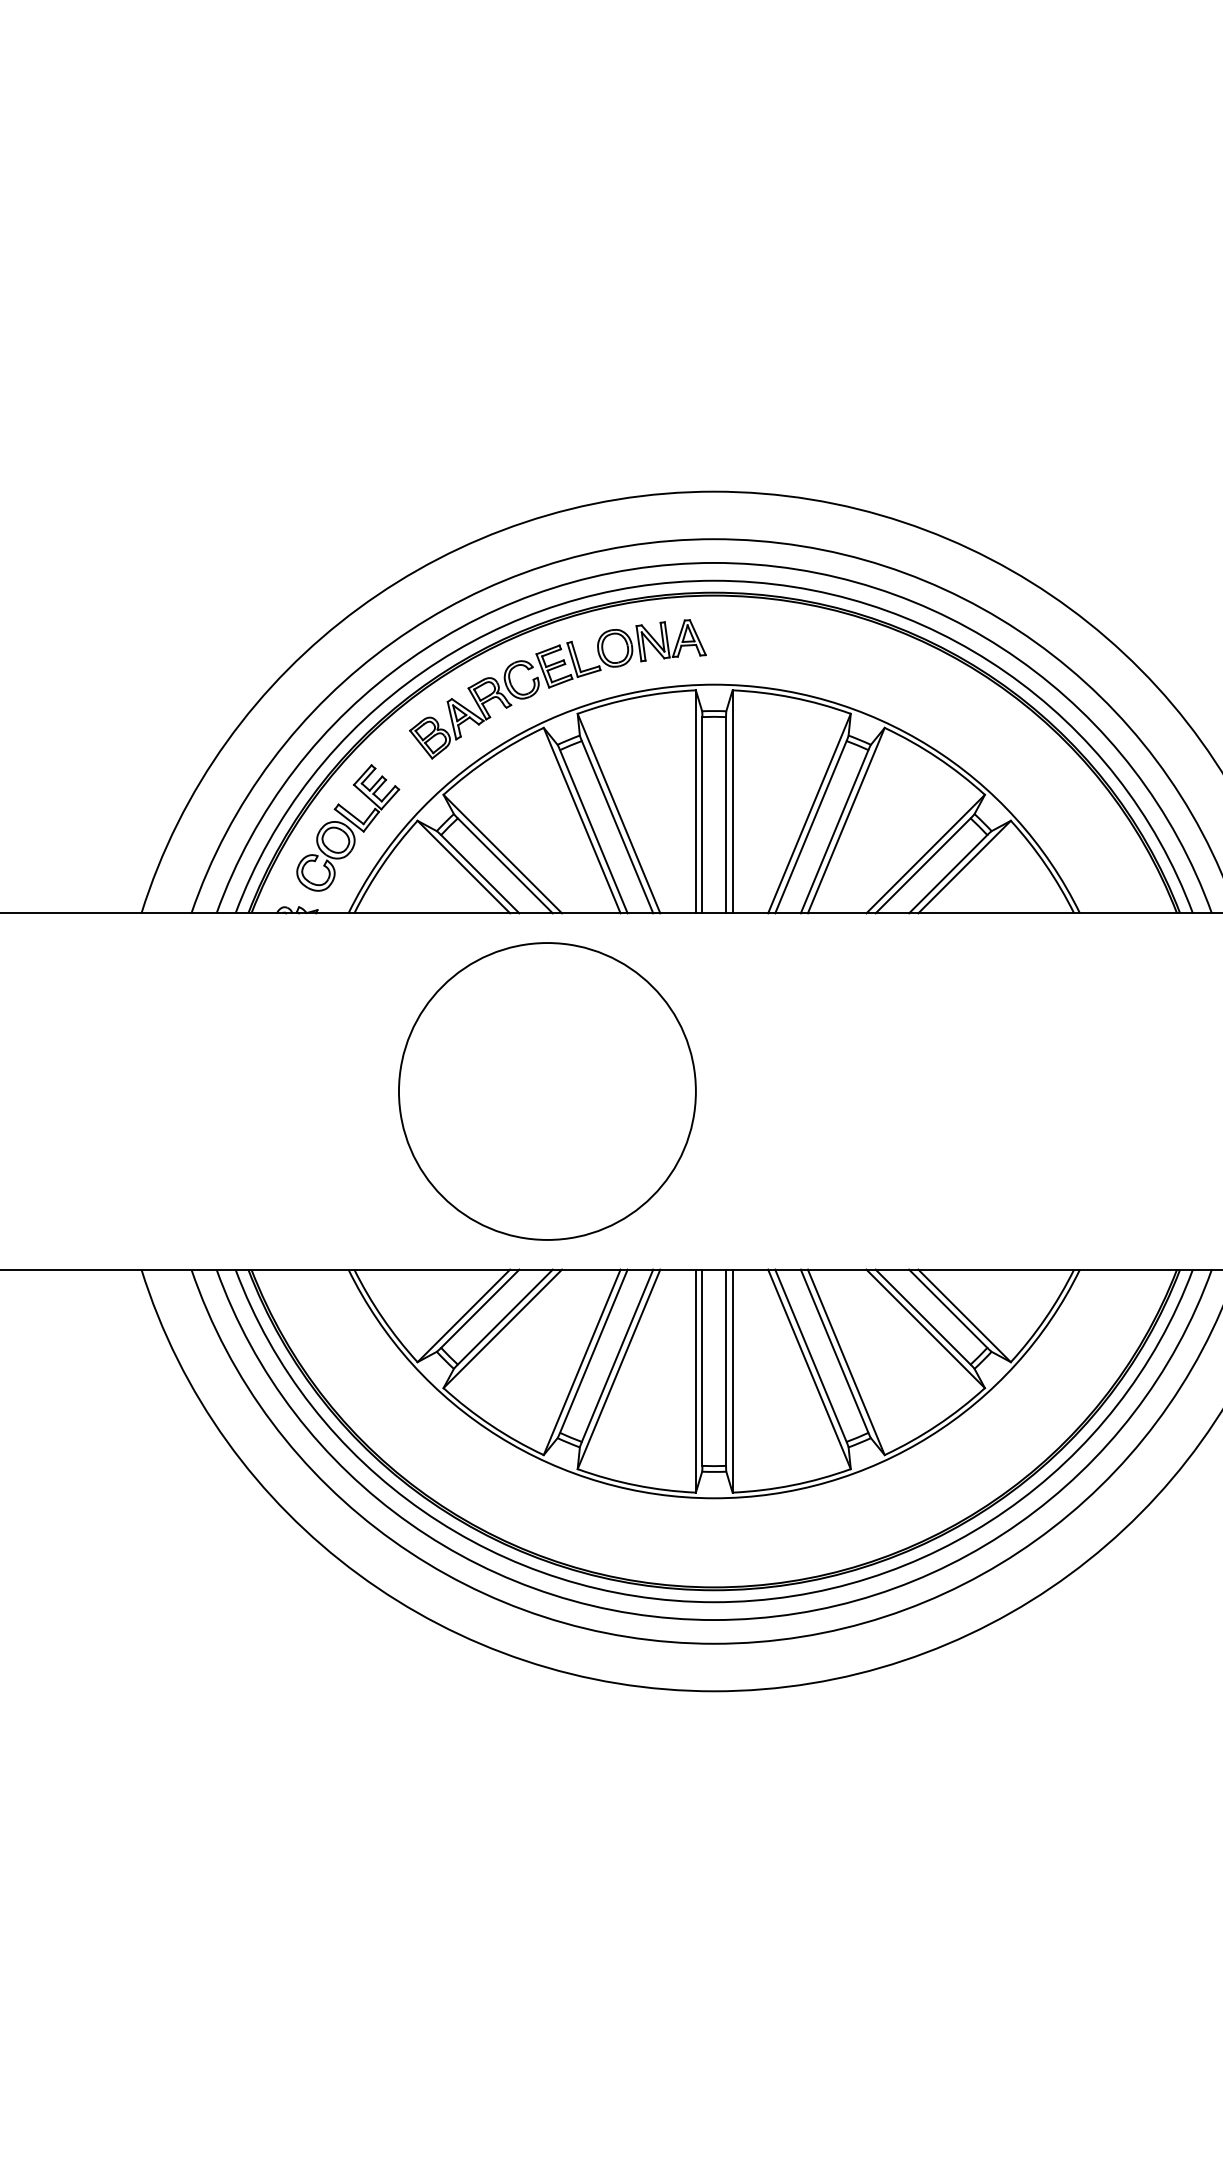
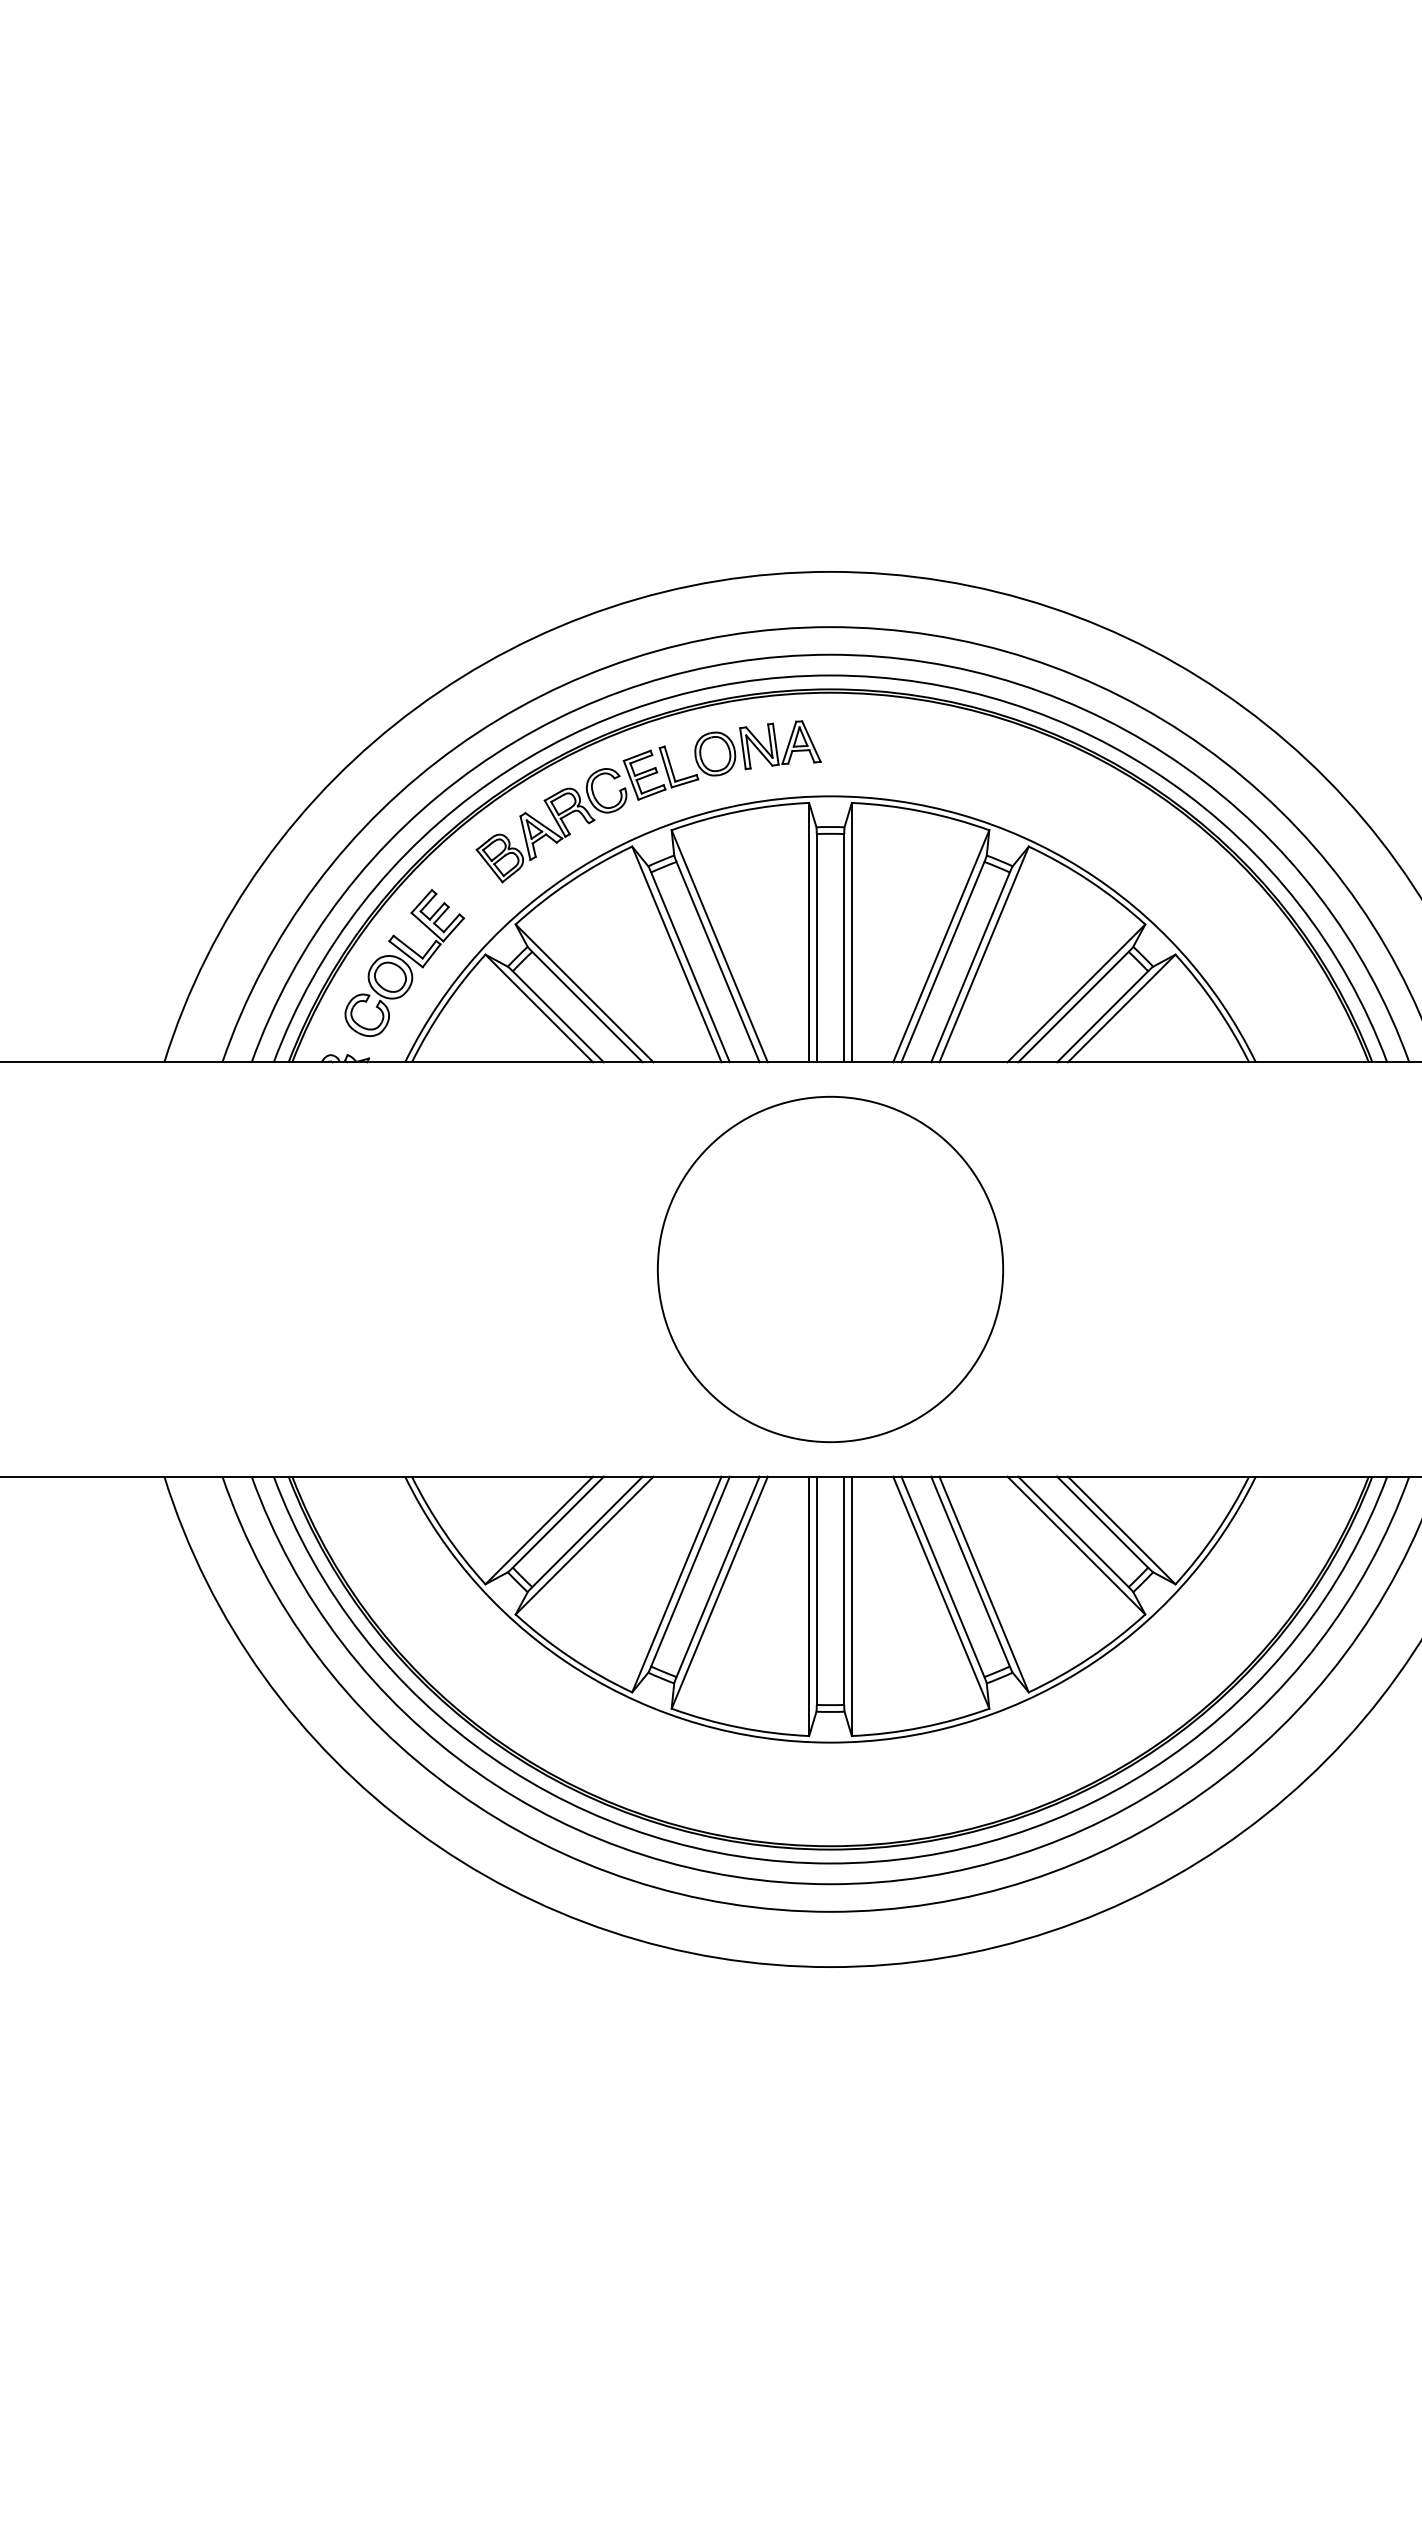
circle: (547, 1091) -> (830, 1269), moved

